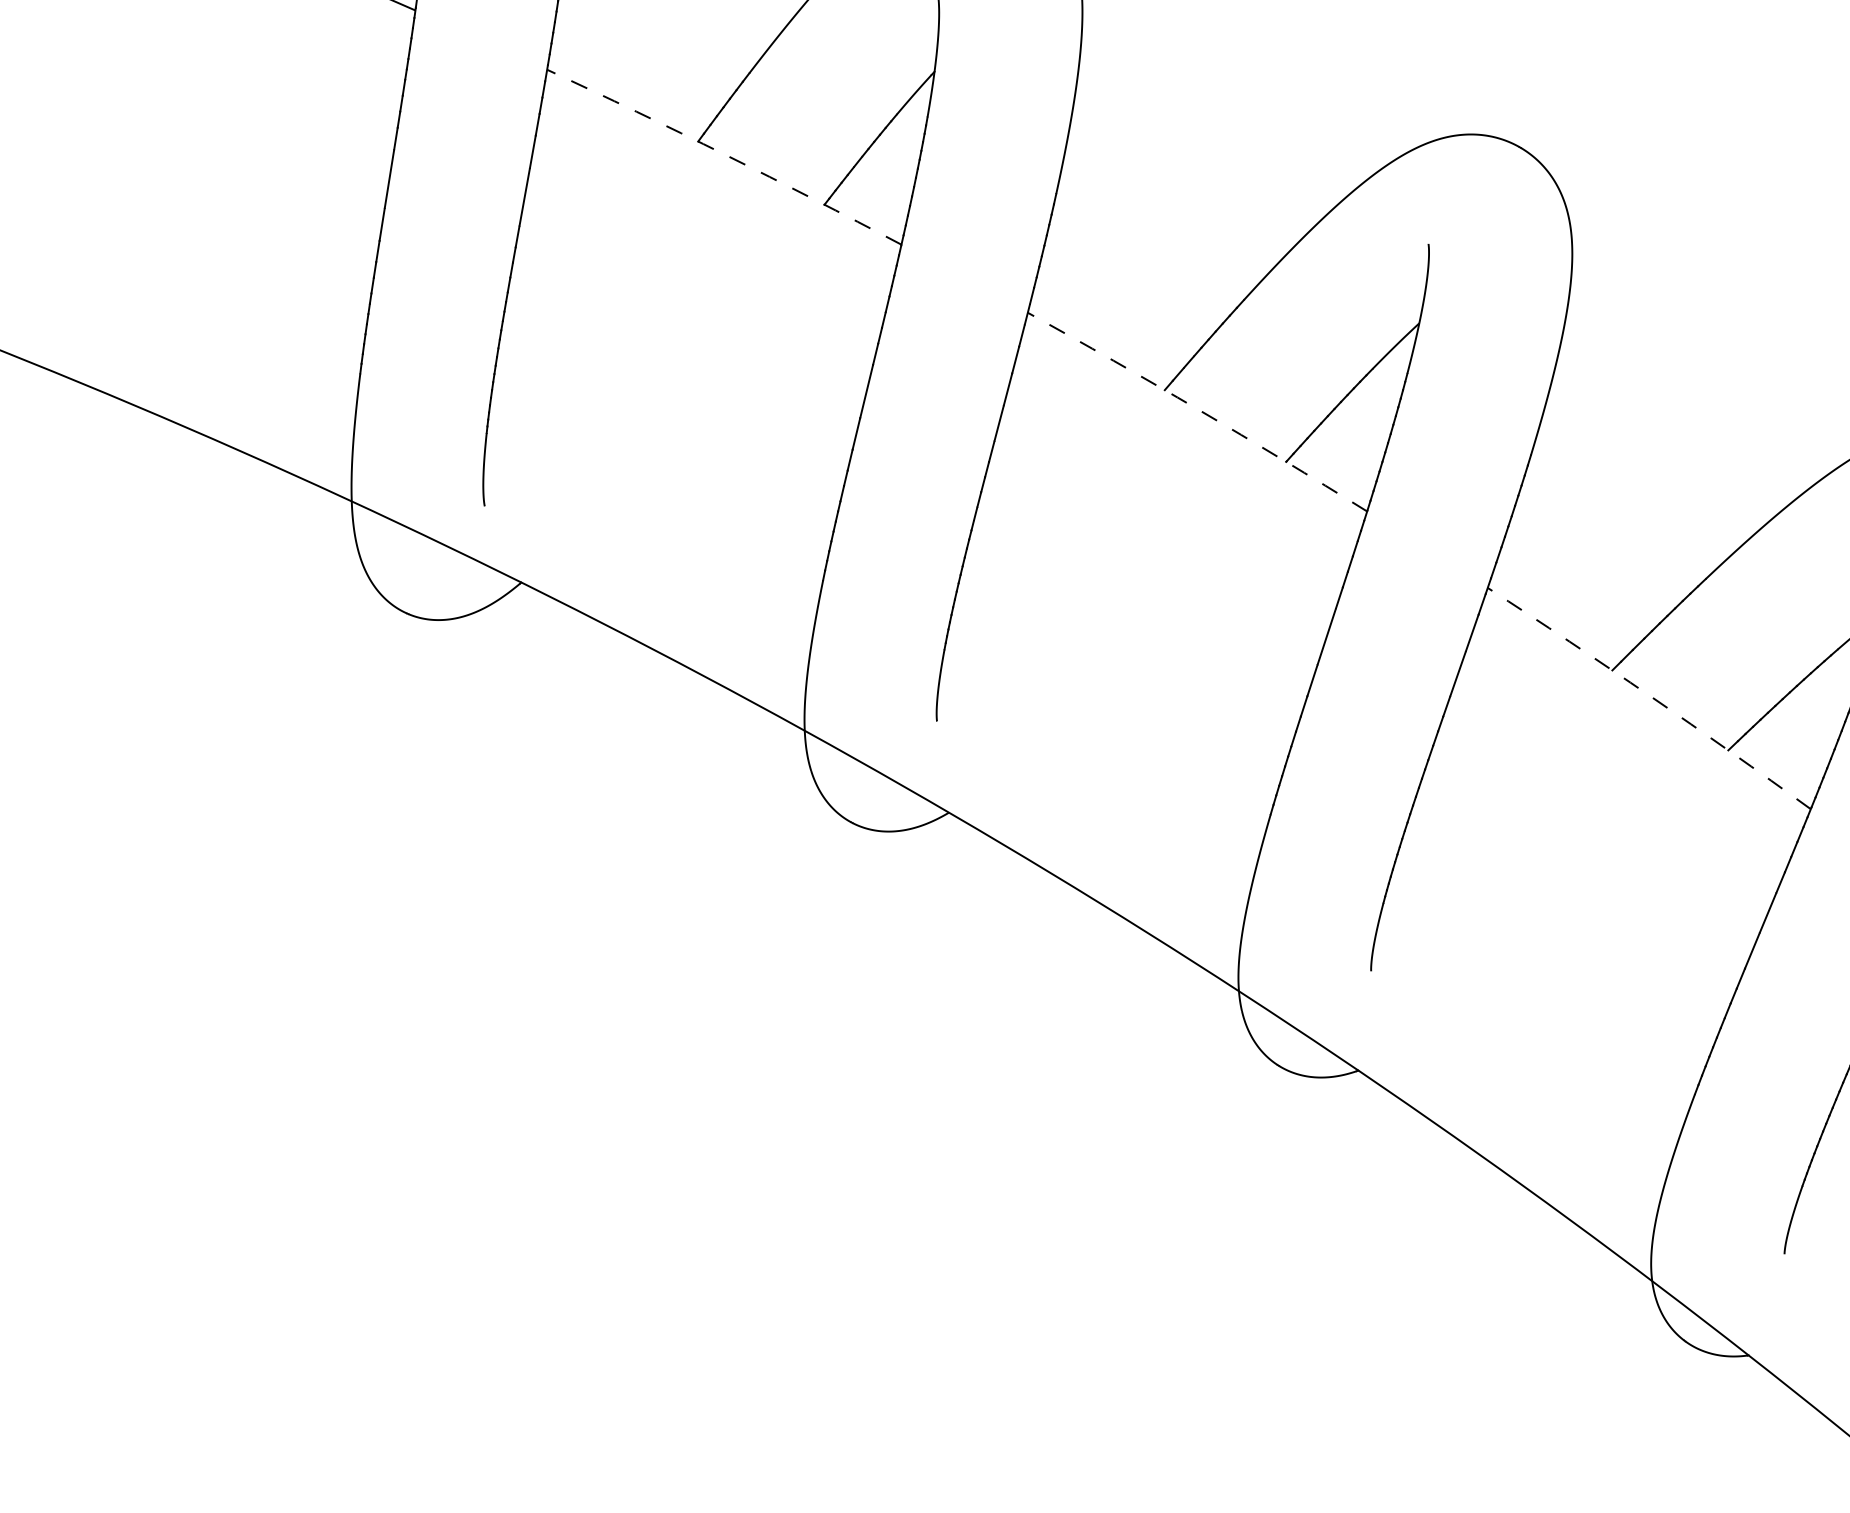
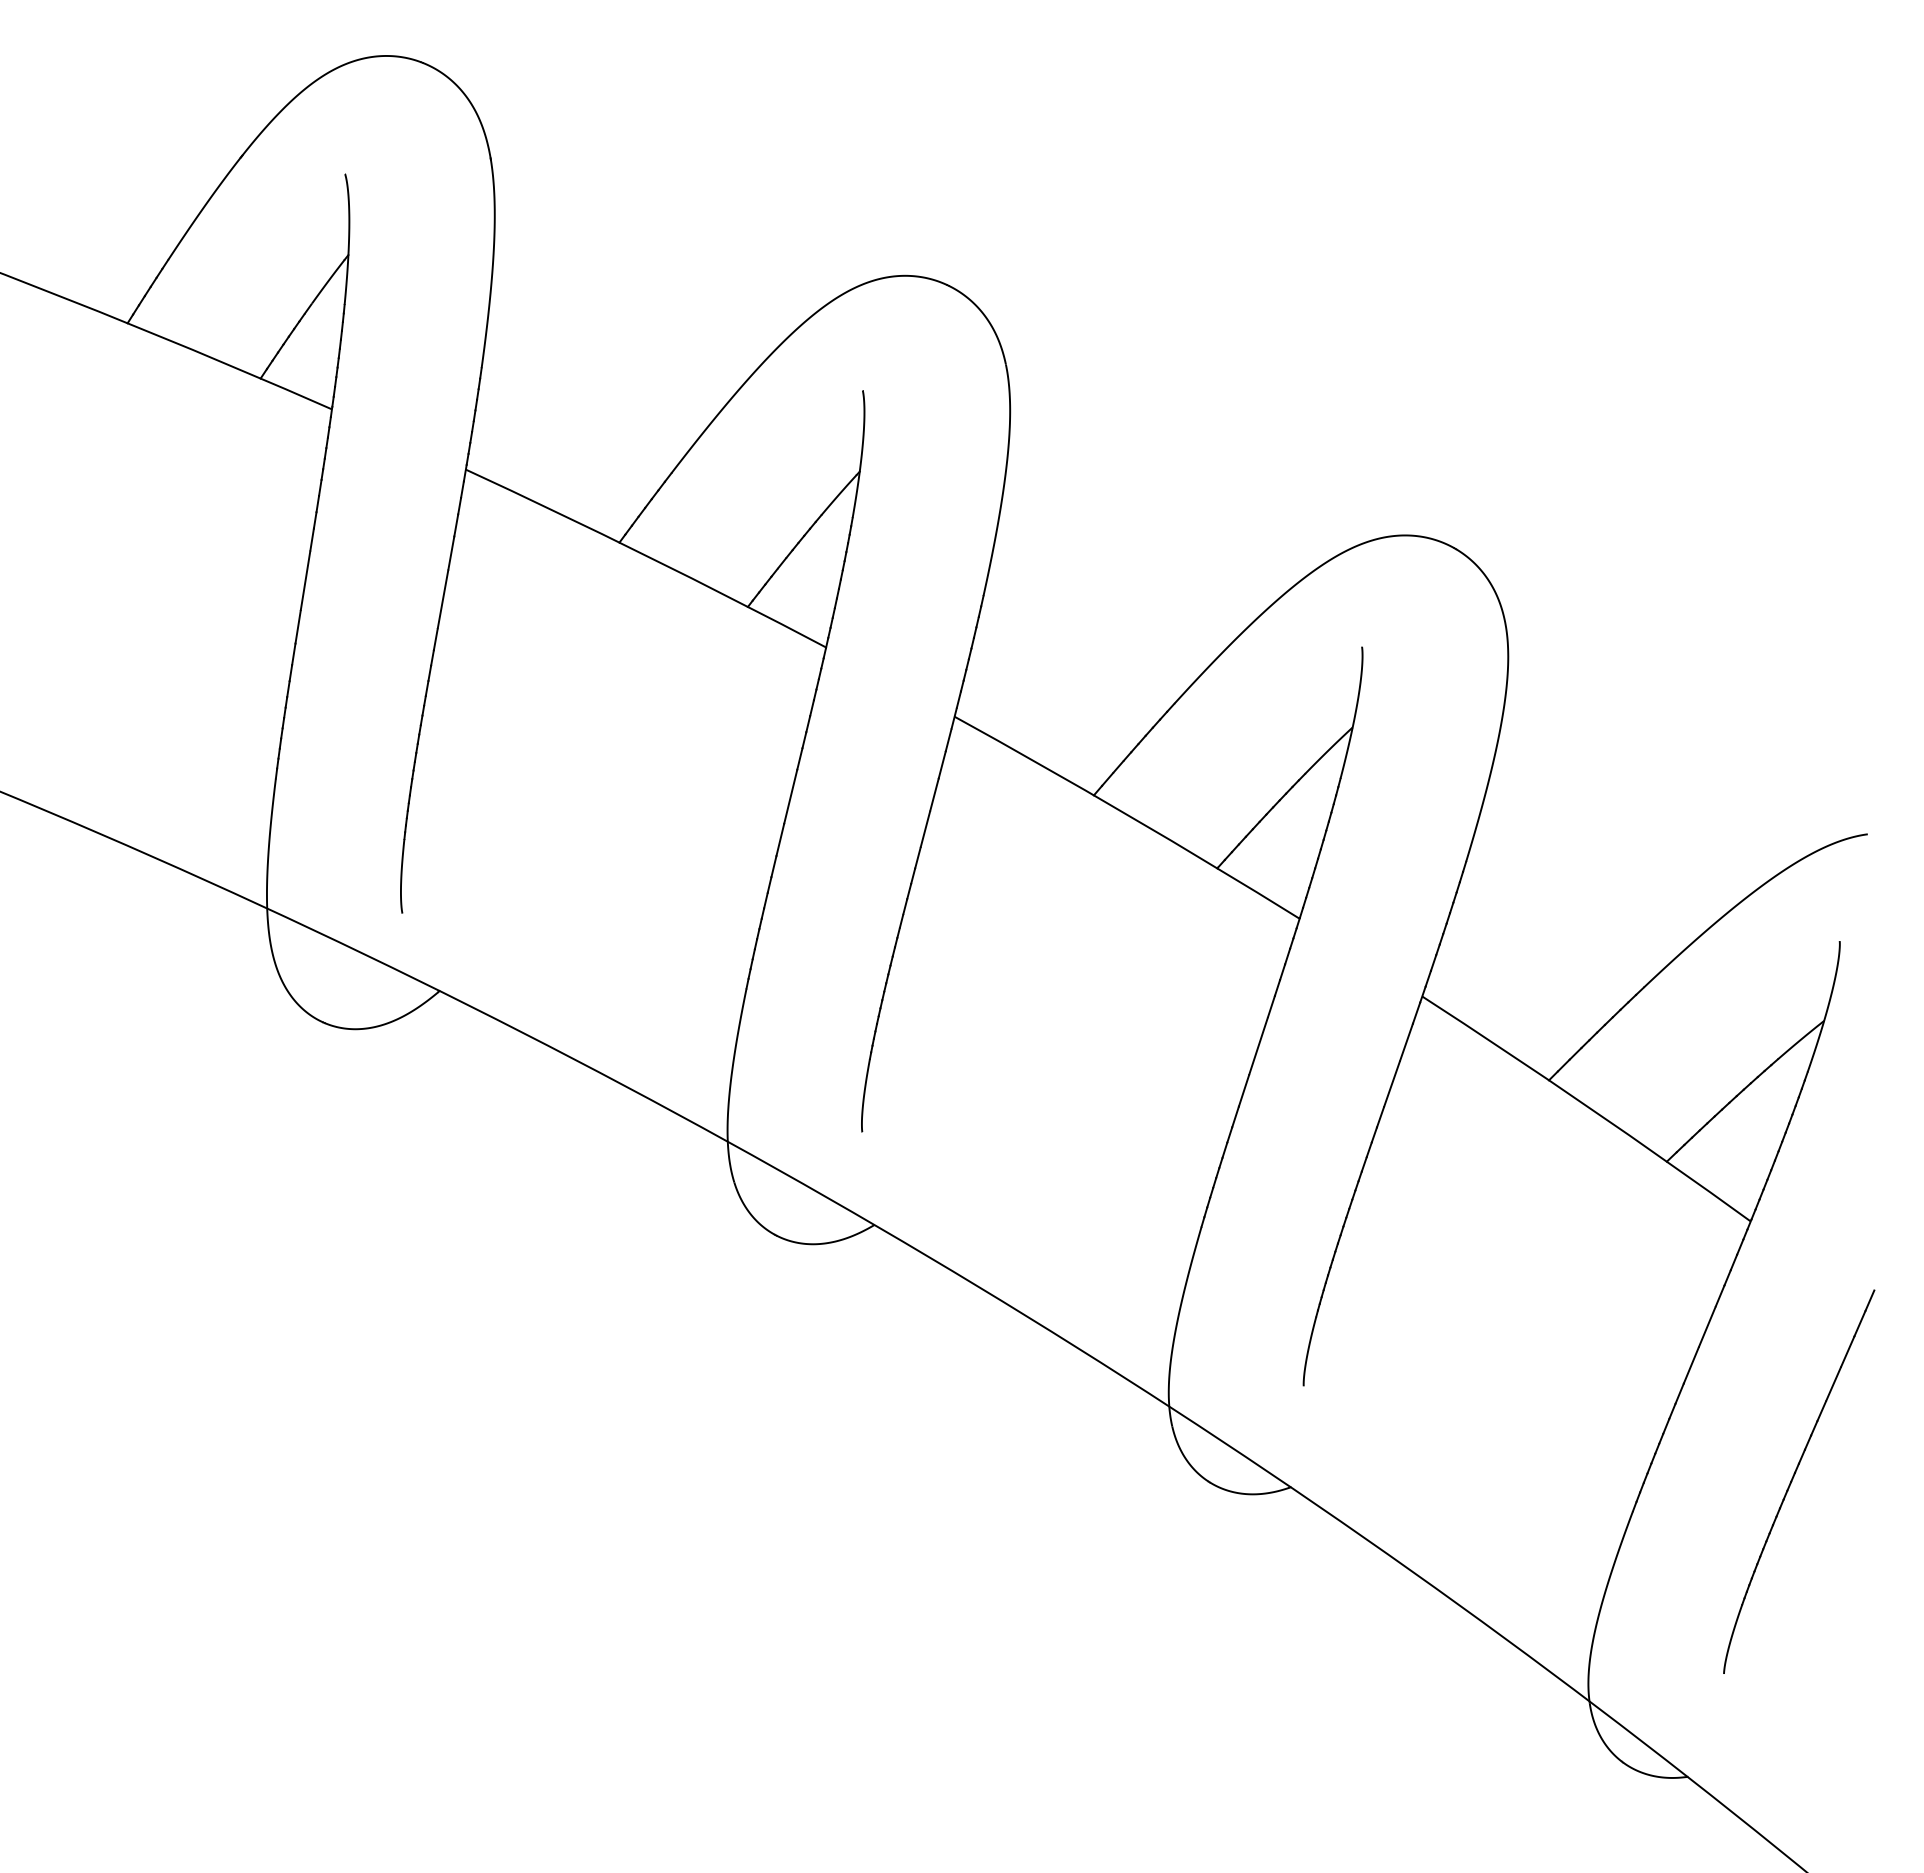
arc: (725, 155) -> (647, 556), dashed -> solid
arc: (1198, 409) -> (1128, 815), dashed -> solid
arc: (1650, 696) -> (1587, 1106), dashed -> solid

